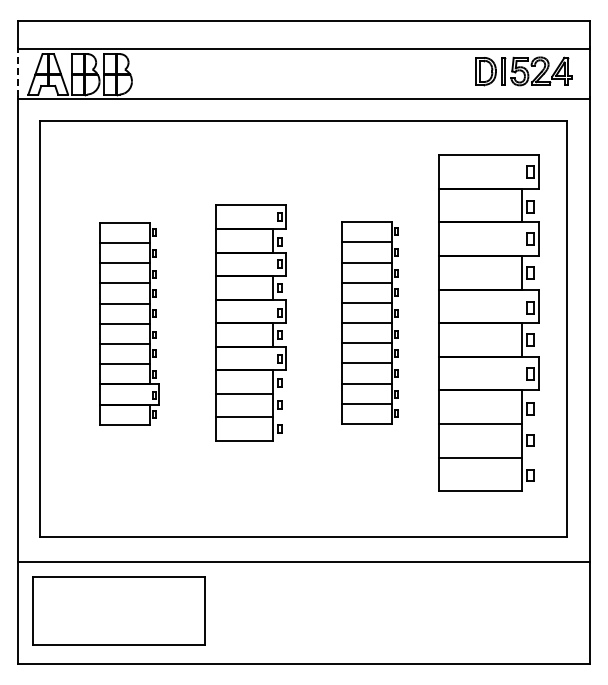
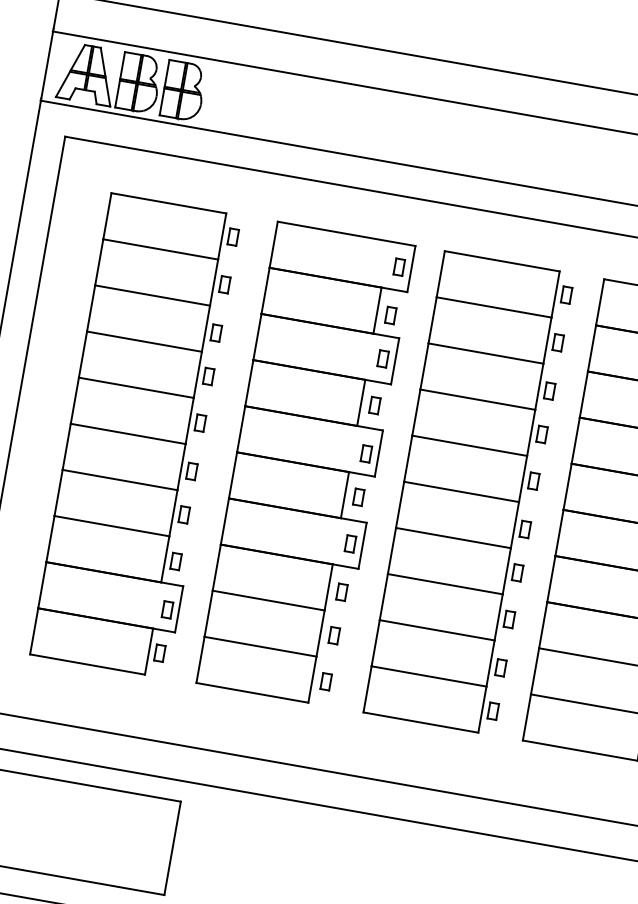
line: (18, 71) -> (47, 63), dashed -> solid
part: (250, 322) -> (305, 463), size x1.43
part: (369, 322) -> (468, 492), size x1.67
part: (129, 323) -> (139, 435), size x1.67

